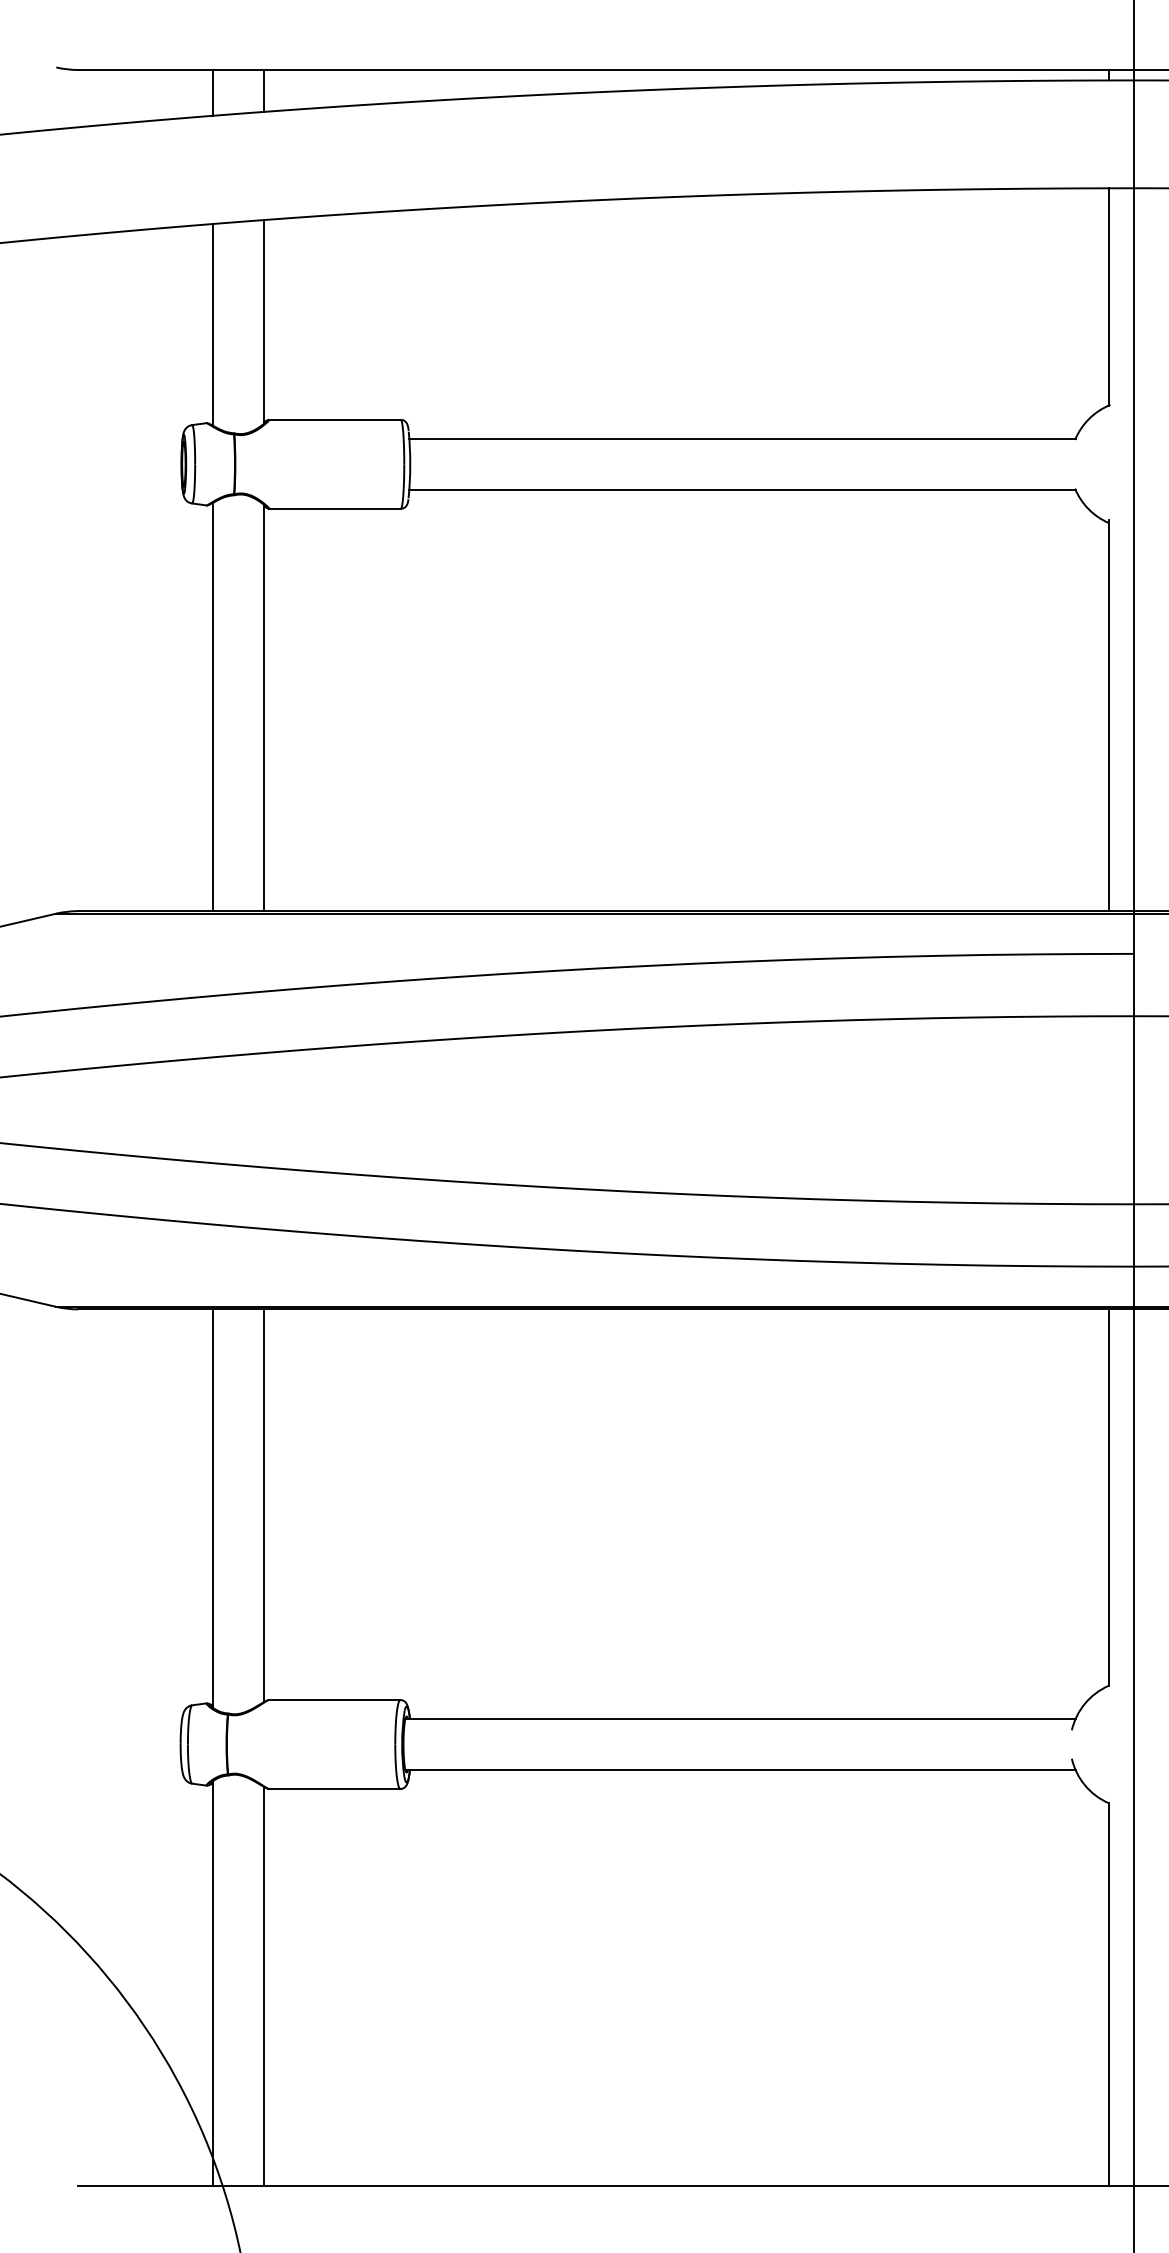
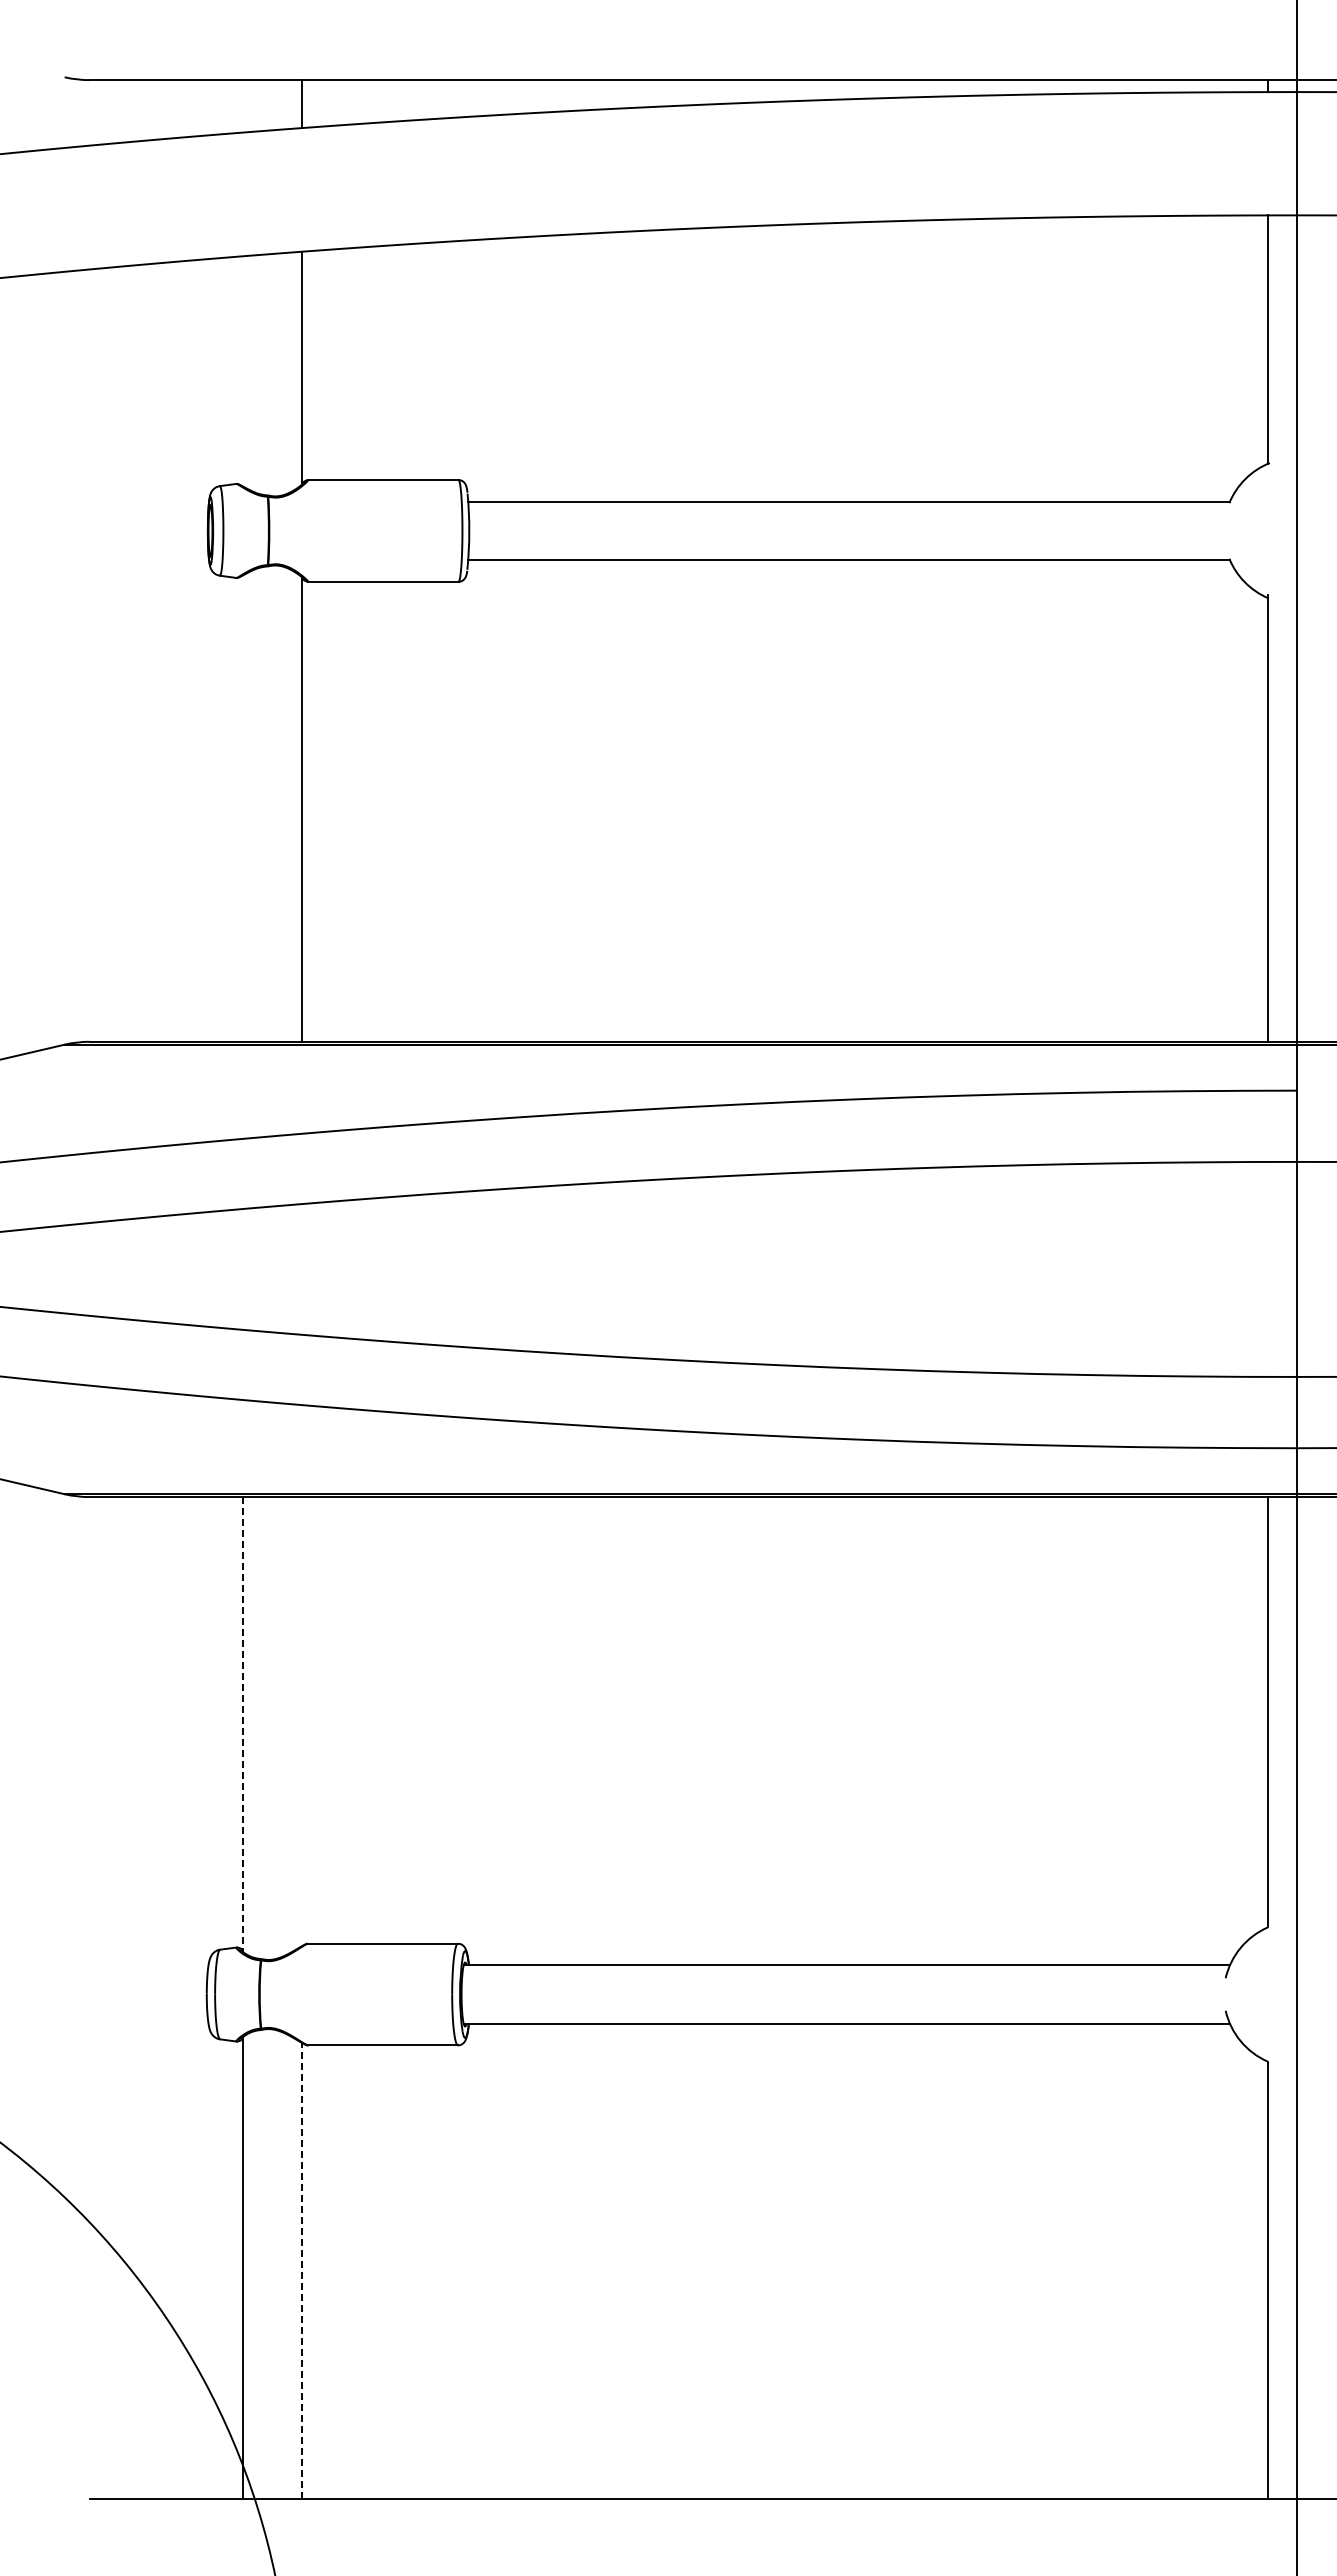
line: (212, 93) -> (243, 106), removed
line: (212, 324) -> (243, 371), removed
line: (212, 707) -> (243, 808), removed
line: (263, 1505) -> (301, 1721), removed
line: (212, 1508) -> (243, 1724), solid -> dashed
line: (263, 1985) -> (301, 2270), solid -> dashed

